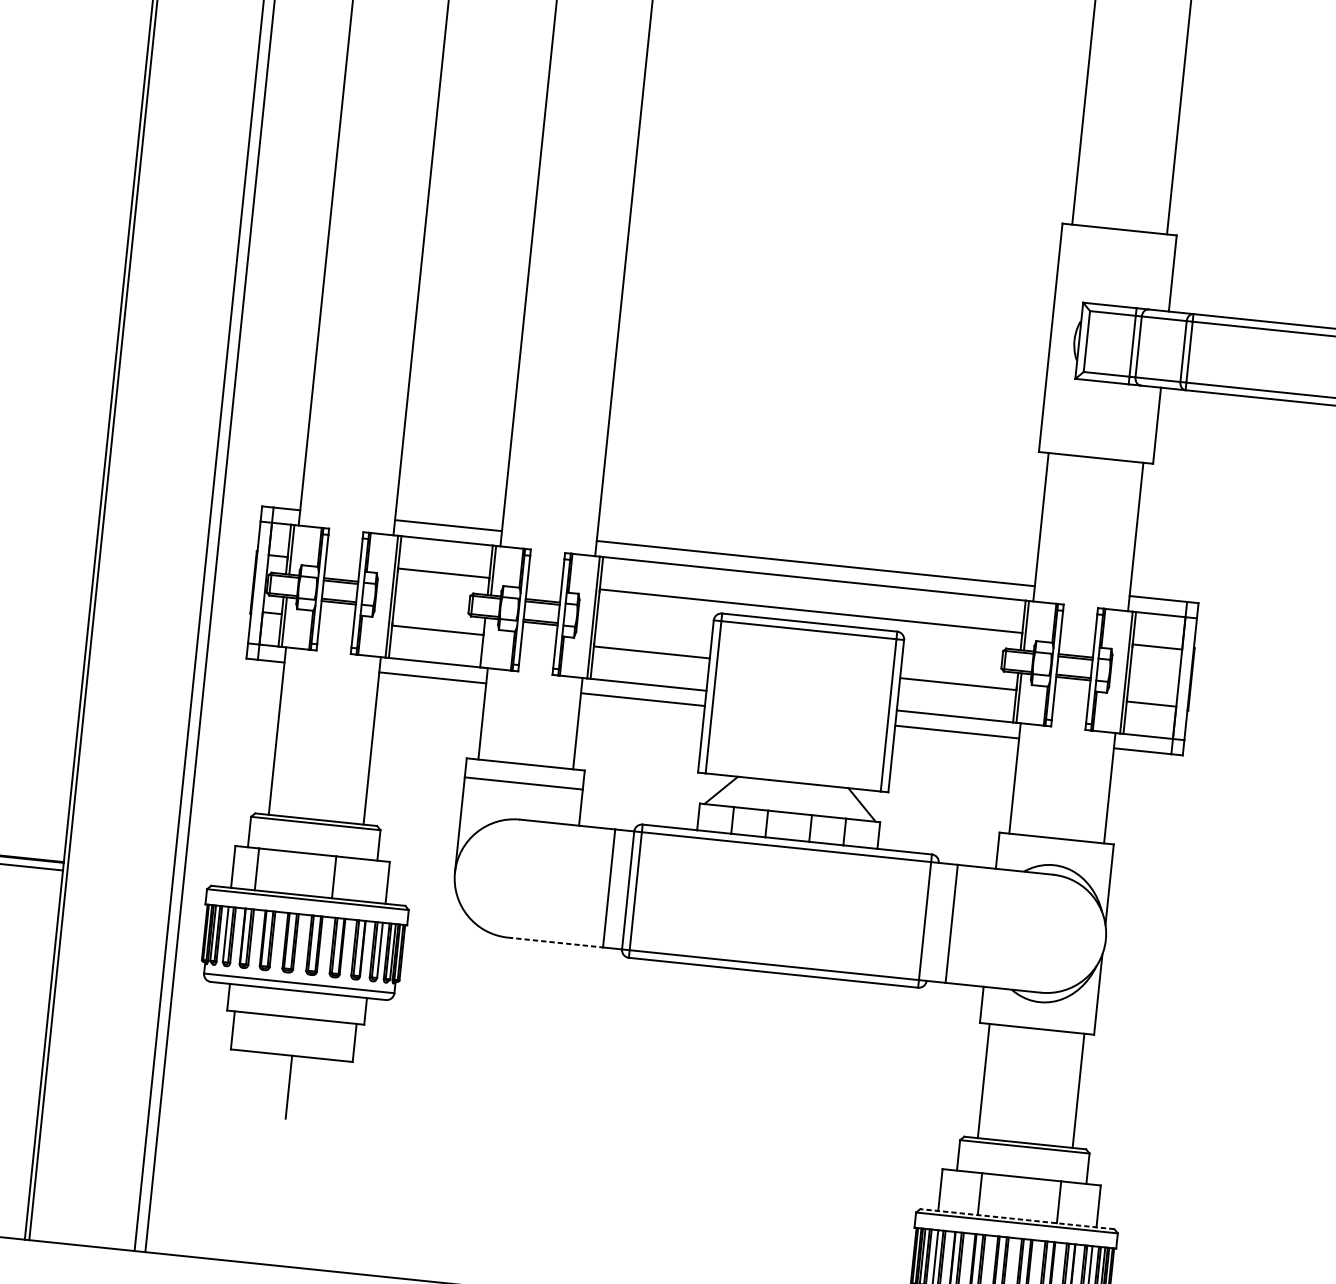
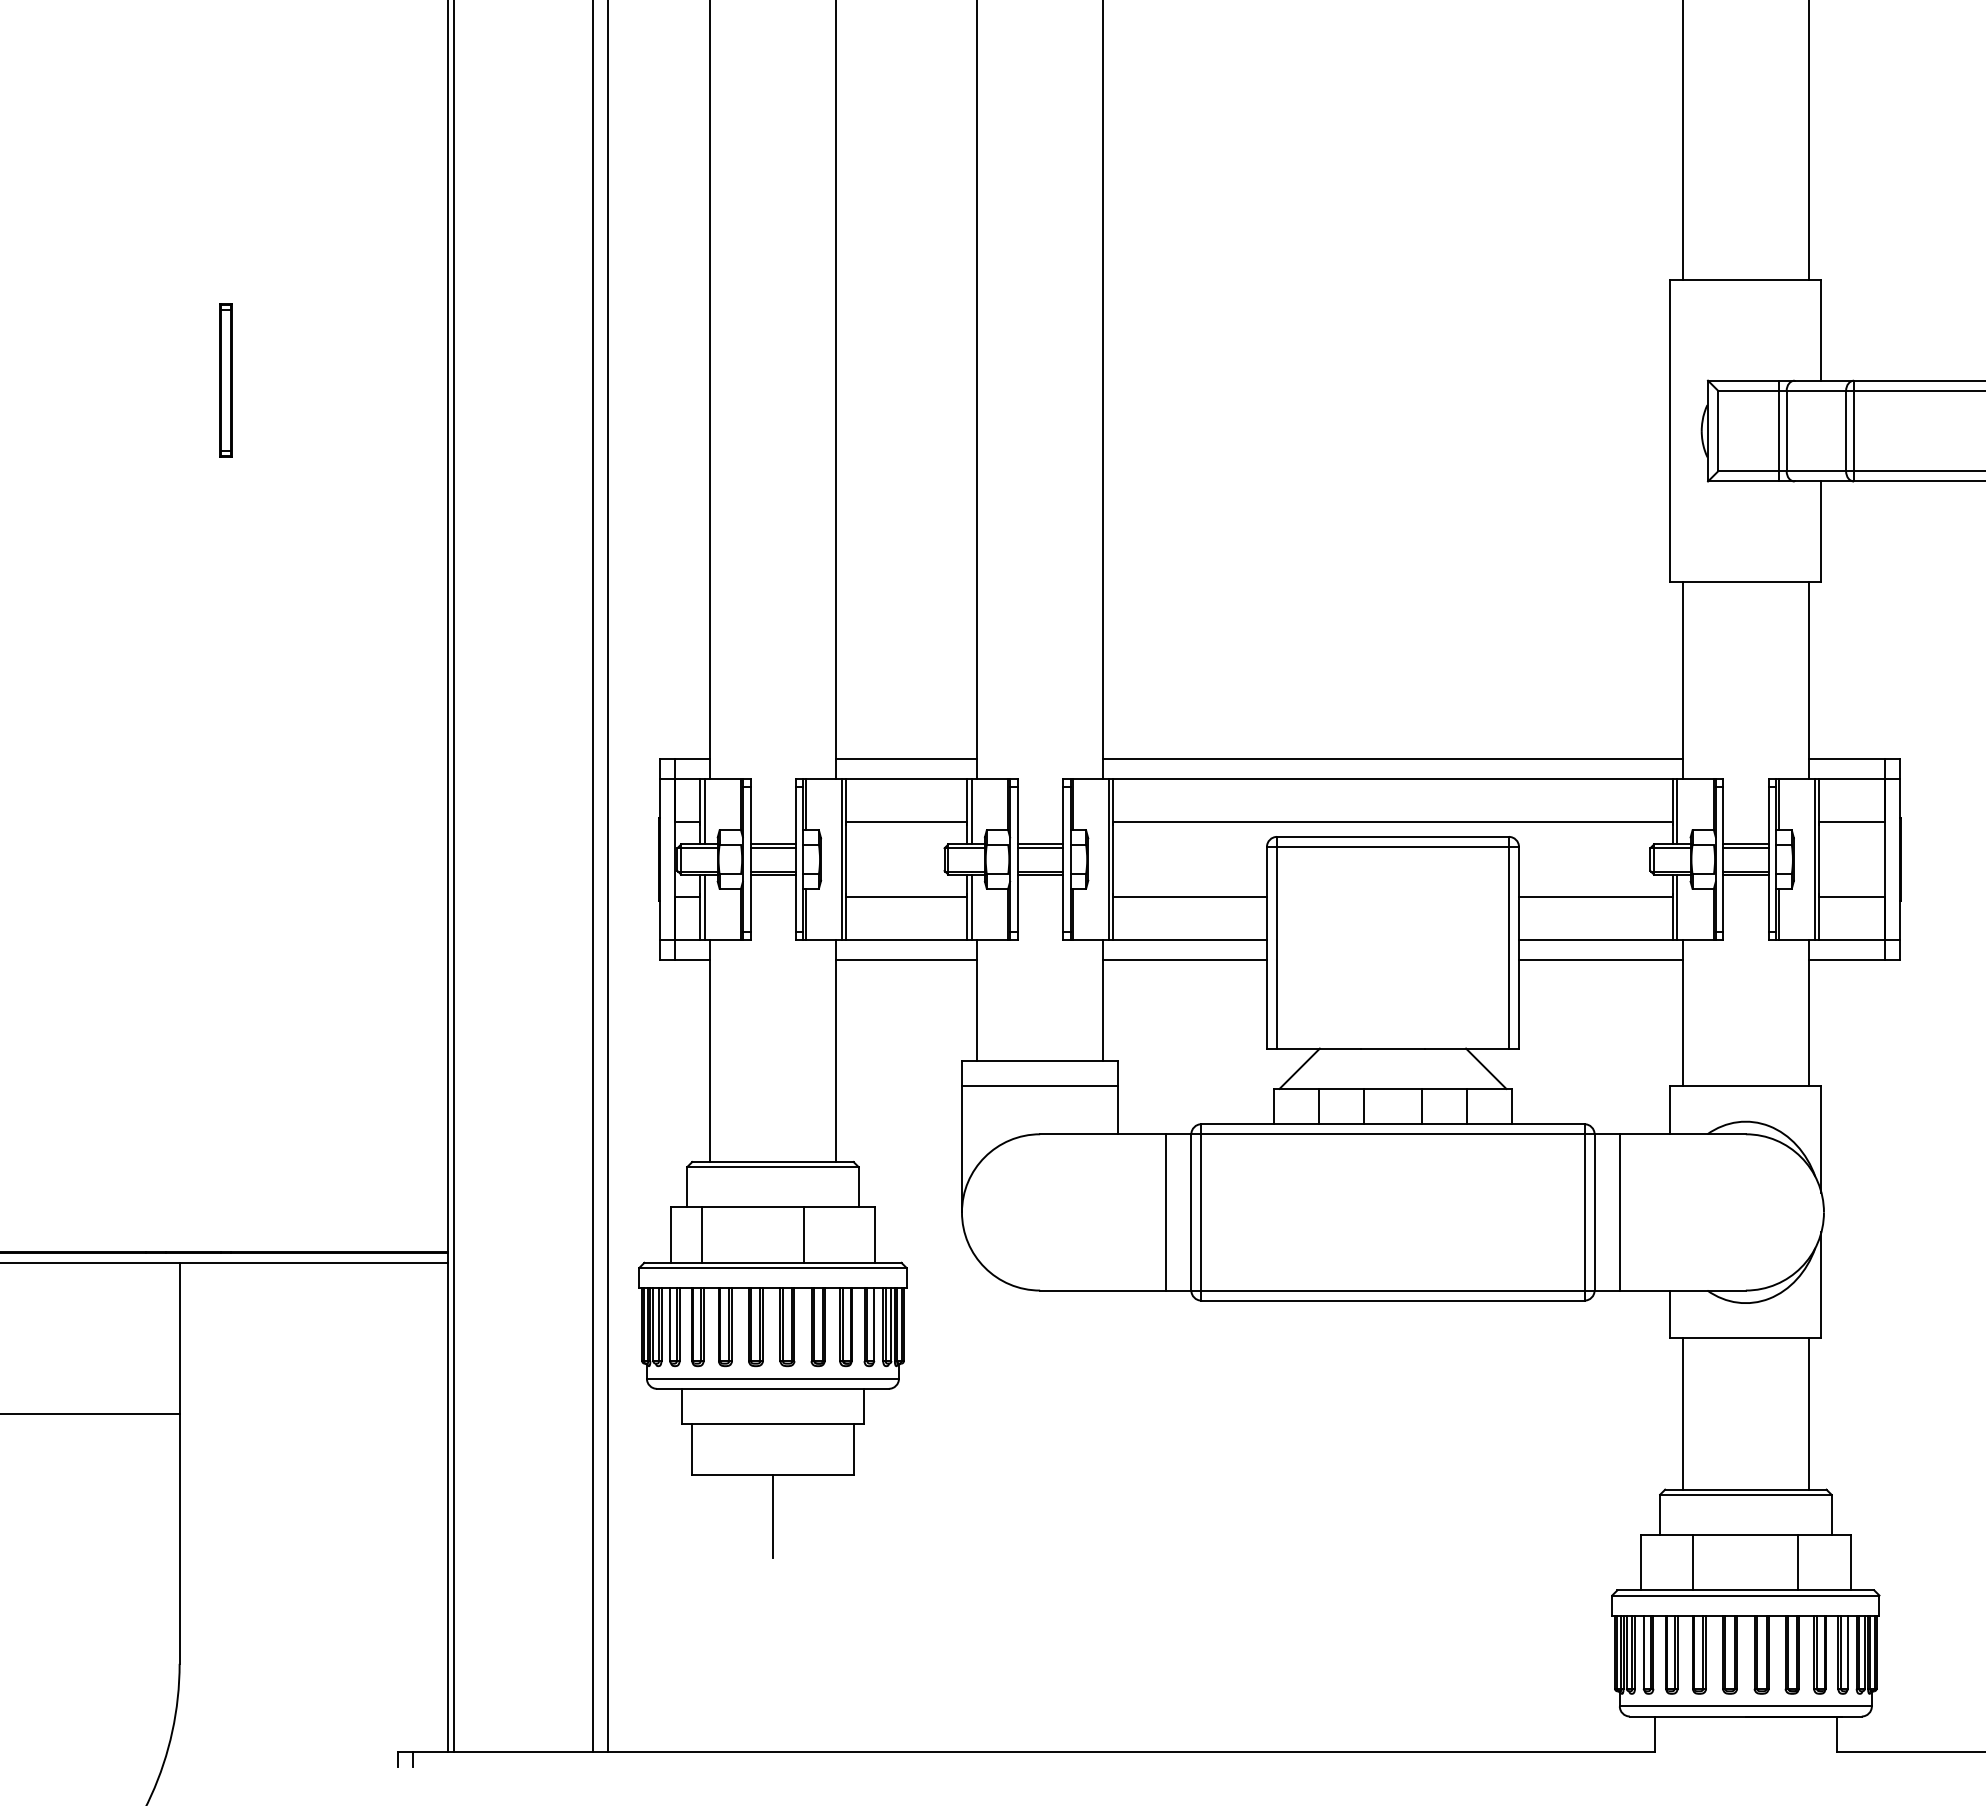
line: (485, 643) -> (971, 907), added
line: (932, 921) -> (1594, 1212), added
line: (555, 942) -> (1103, 1290), dashed -> solid
line: (1017, 1219) -> (1745, 1590), dashed -> solid

